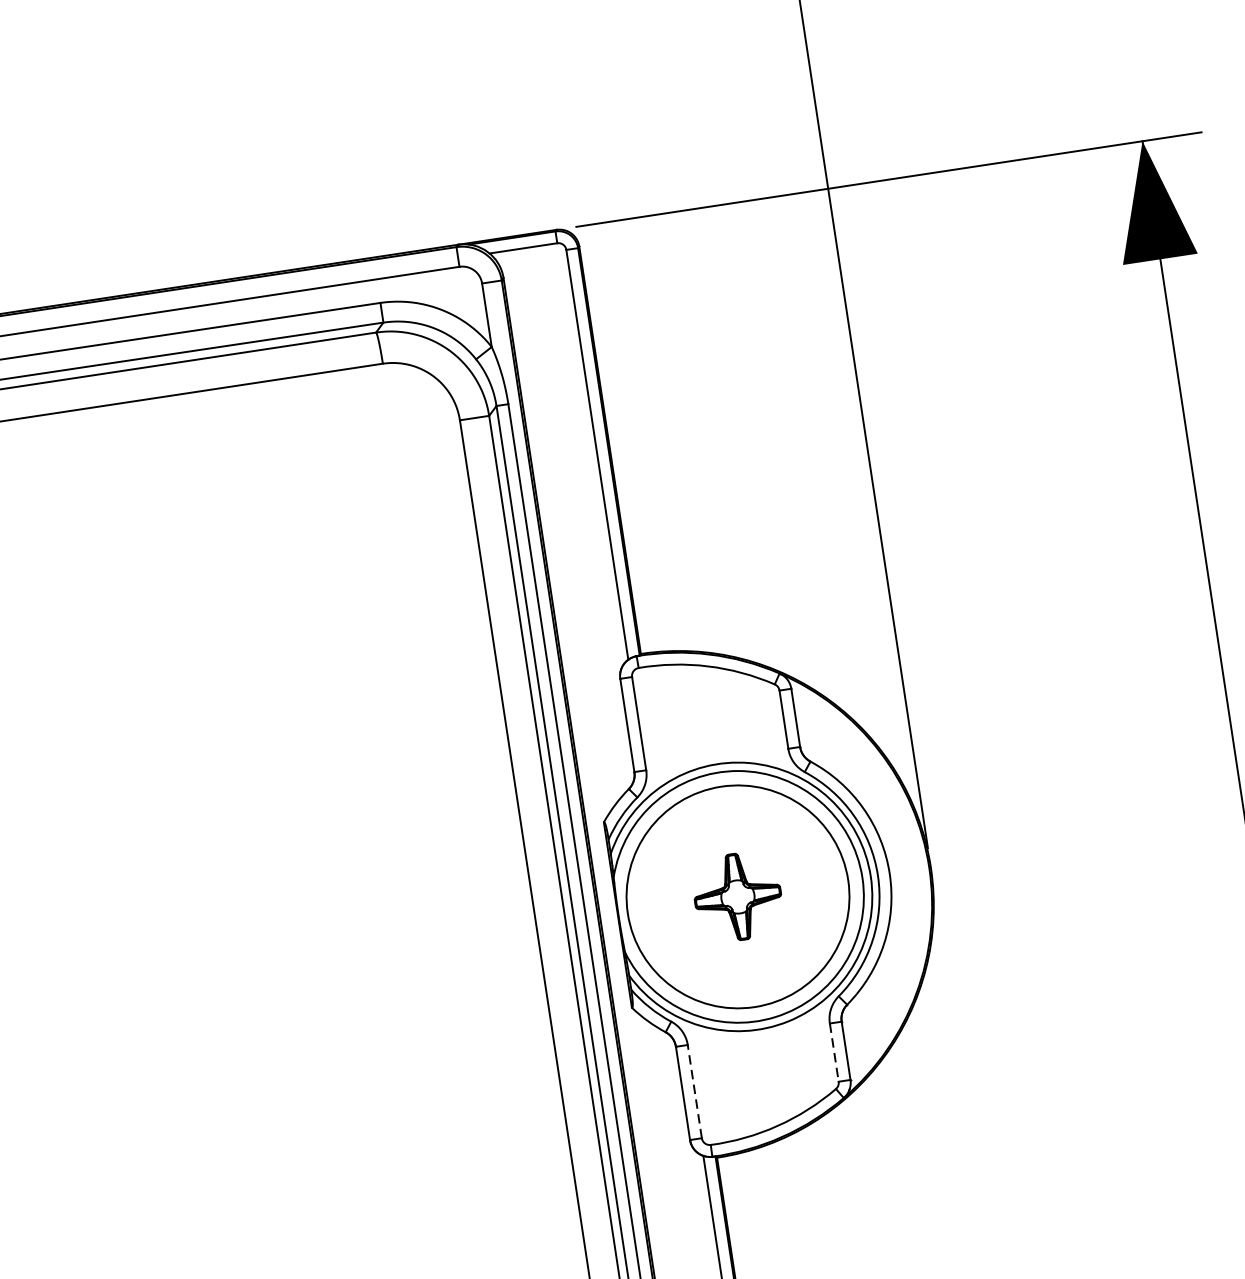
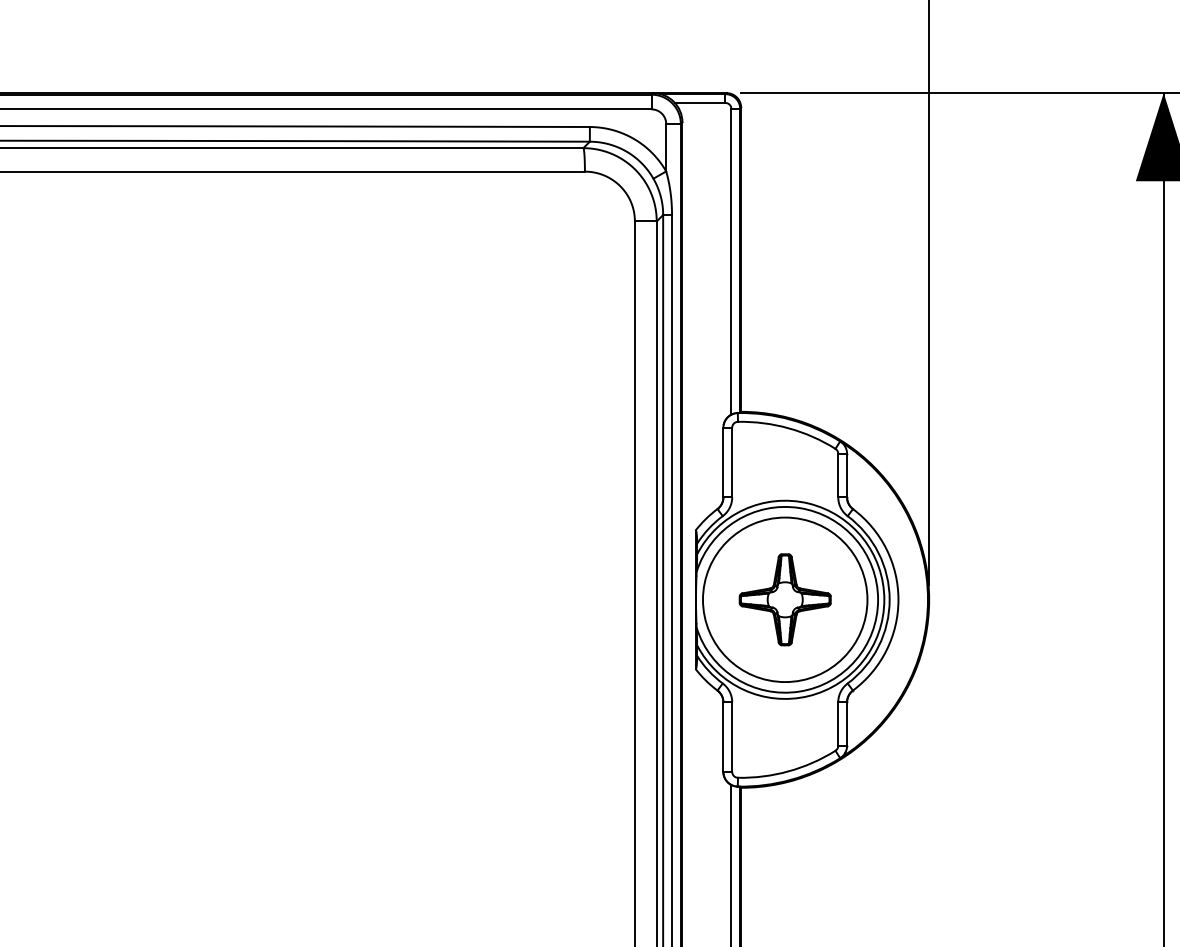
part: (736, 896) -> (784, 599), size x1.43
line: (834, 1053) -> (838, 724), dashed -> solid
line: (695, 1092) -> (732, 737), dashed -> solid

